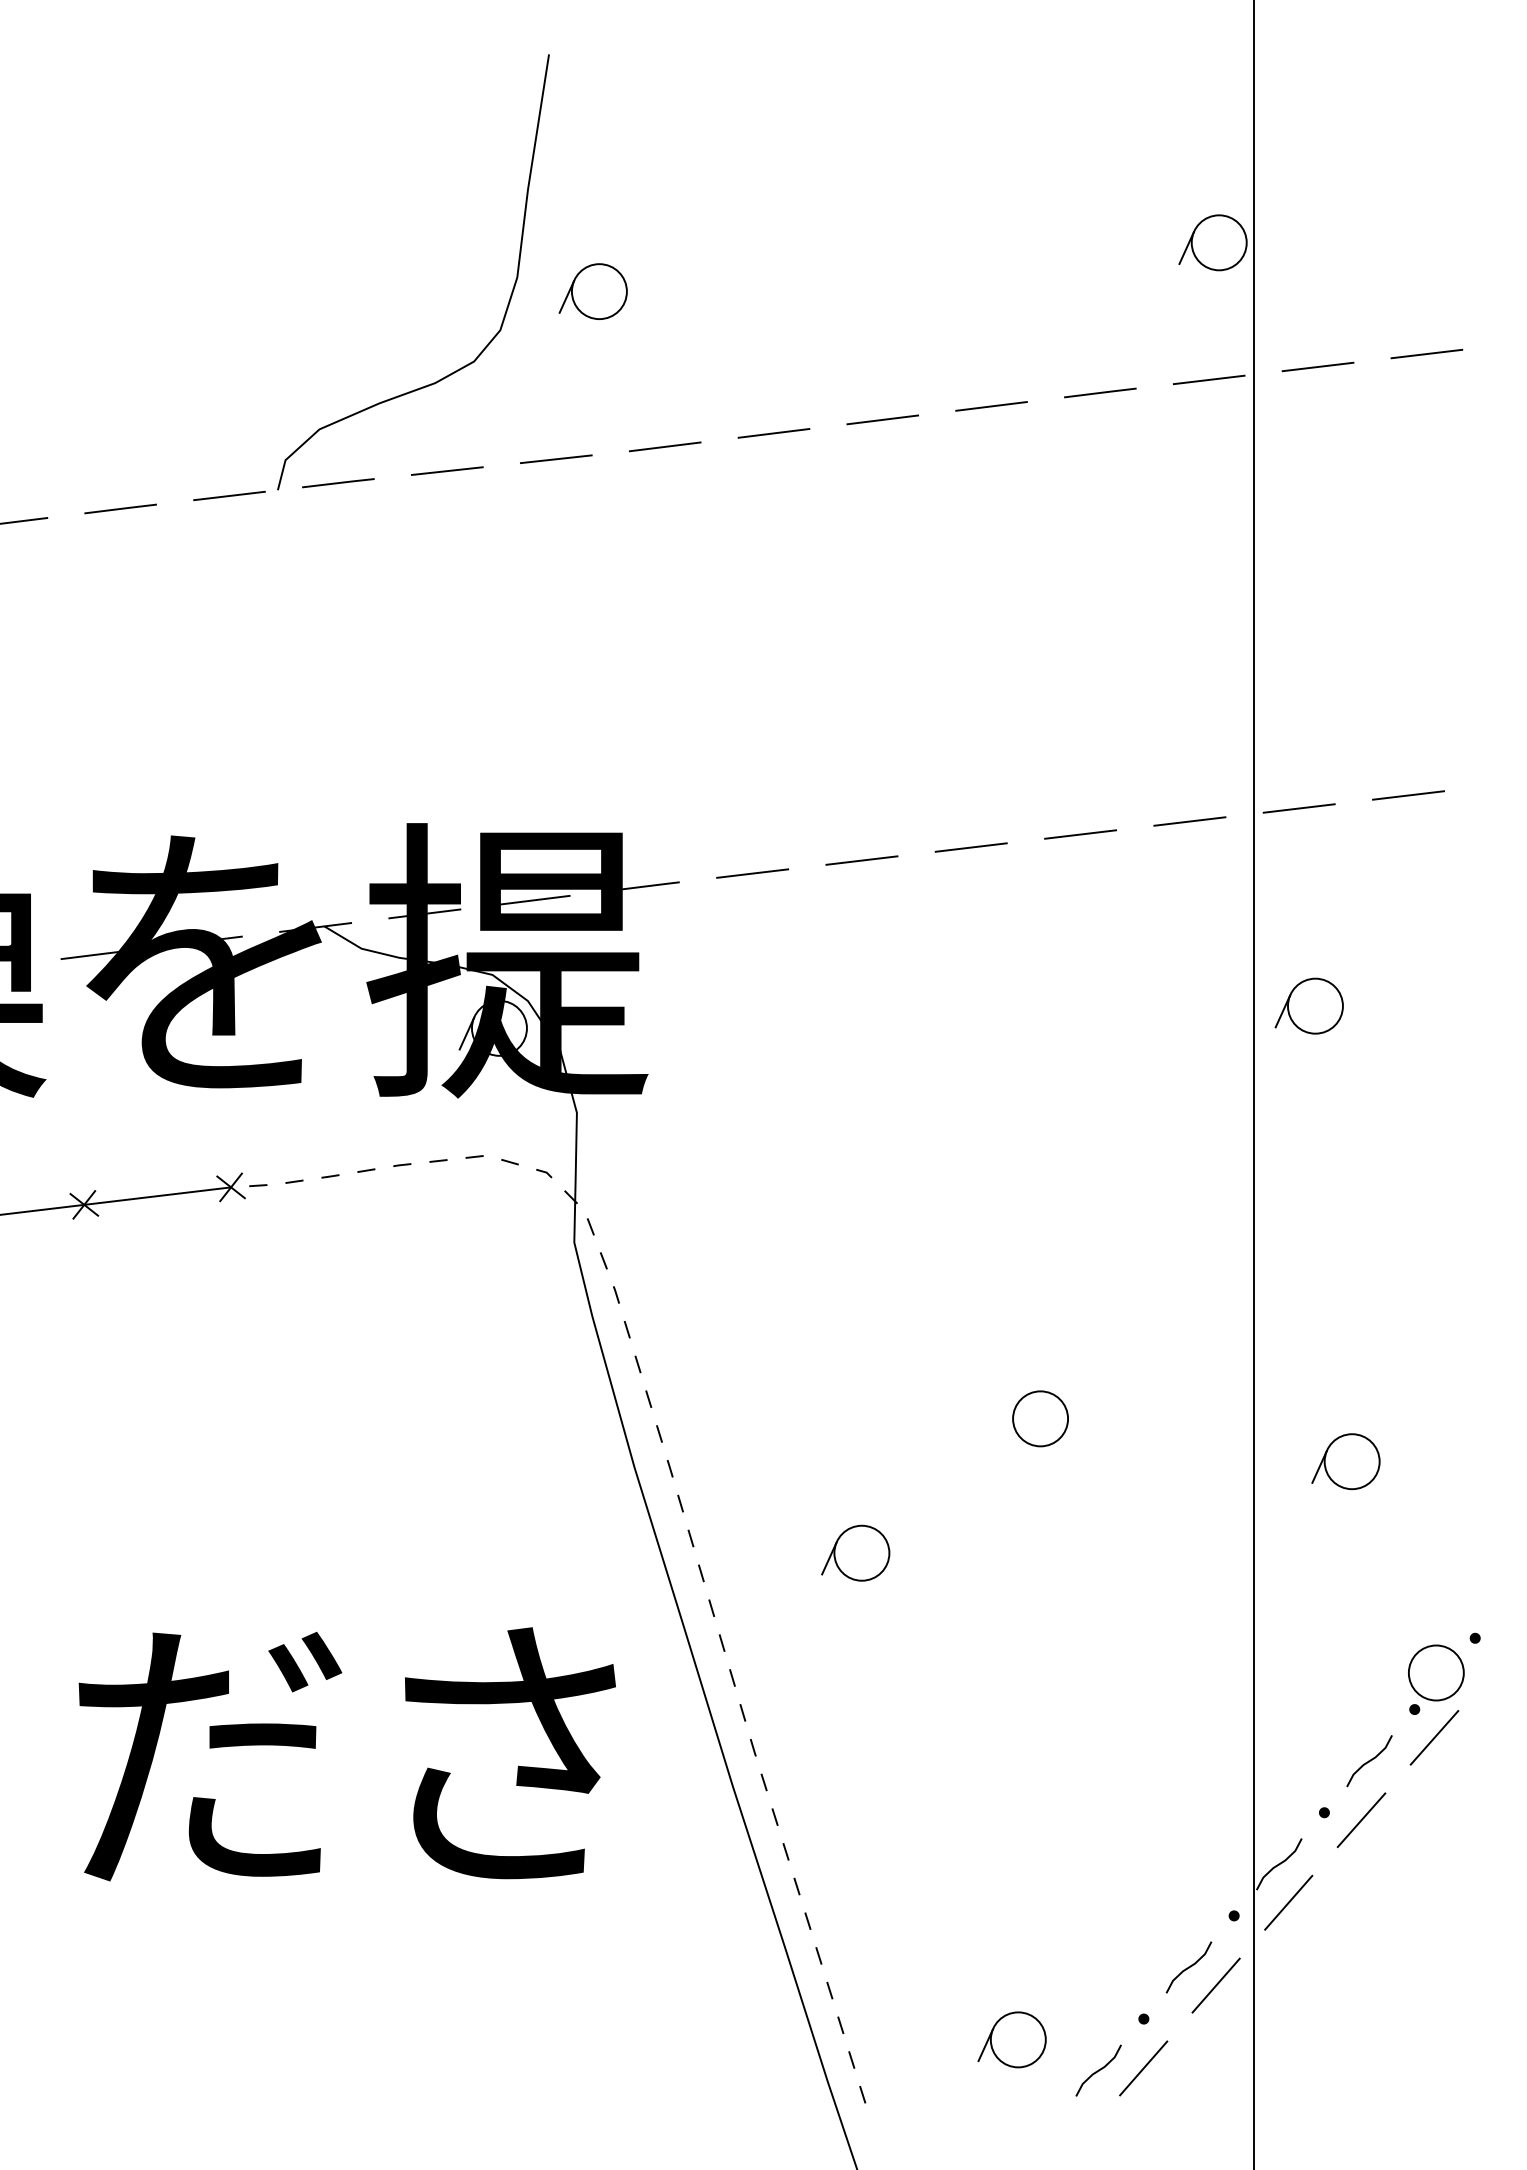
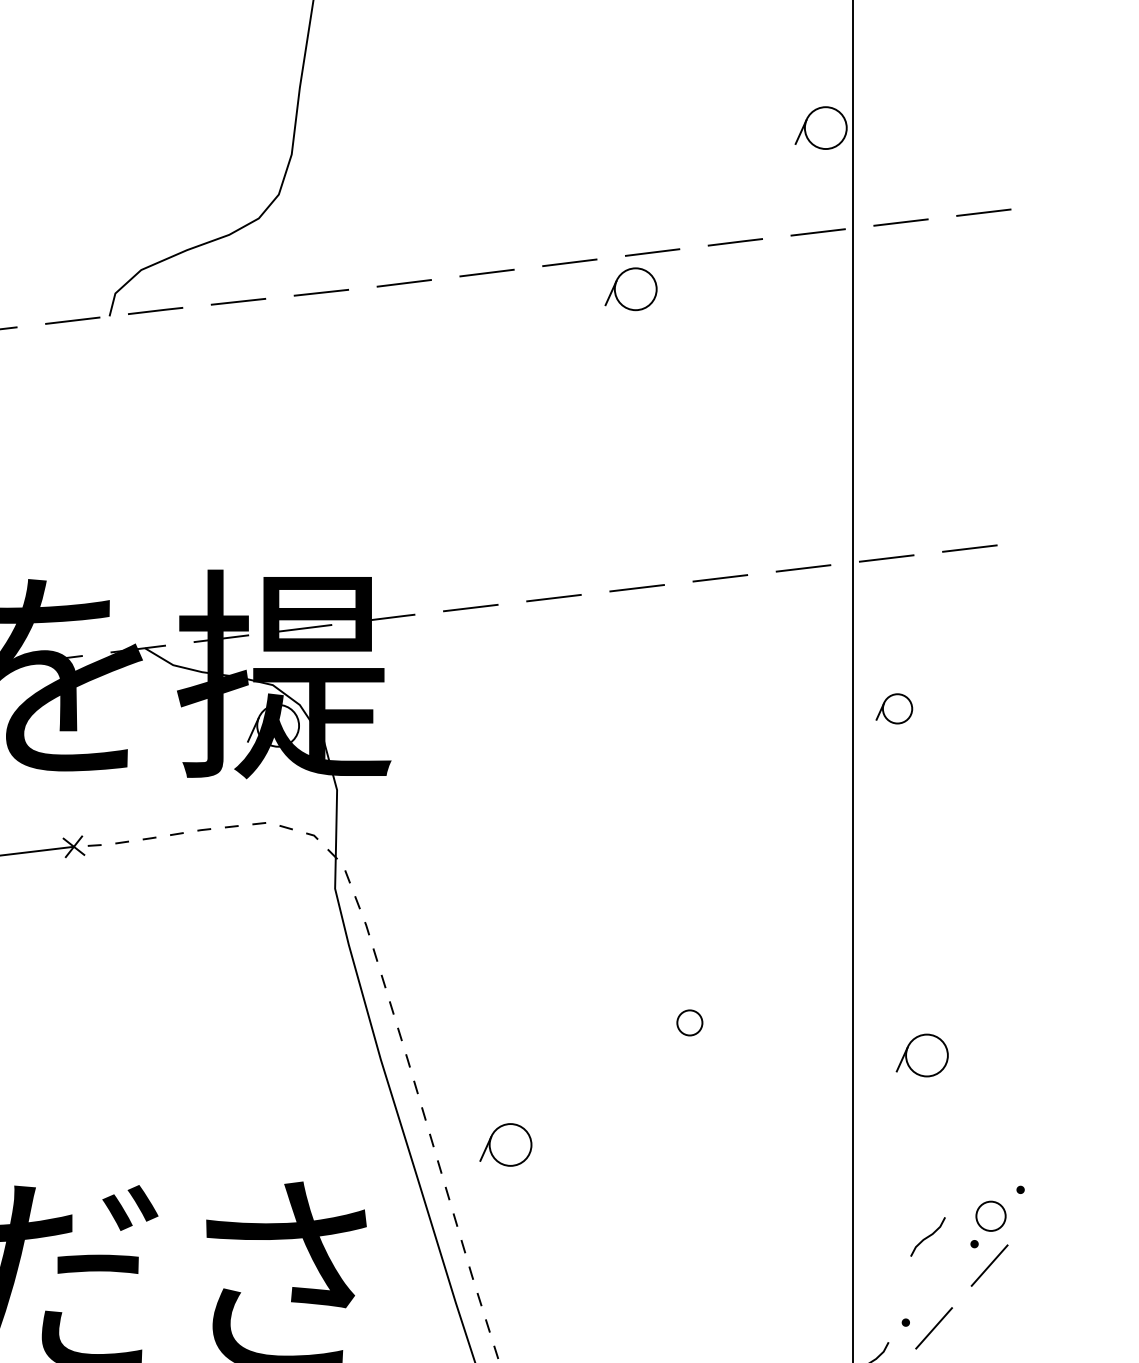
part: (592, 291) -> (630, 289), moved
part: (1308, 1005) -> (893, 708), size x0.7
circle: (1040, 1418) -> (689, 1022), size x0.6
part: (855, 1552) -> (505, 1144), moved
circle: (1435, 1672) -> (990, 1215), size x0.7
curve: (1369, 1761) -> (928, 1237), moved

